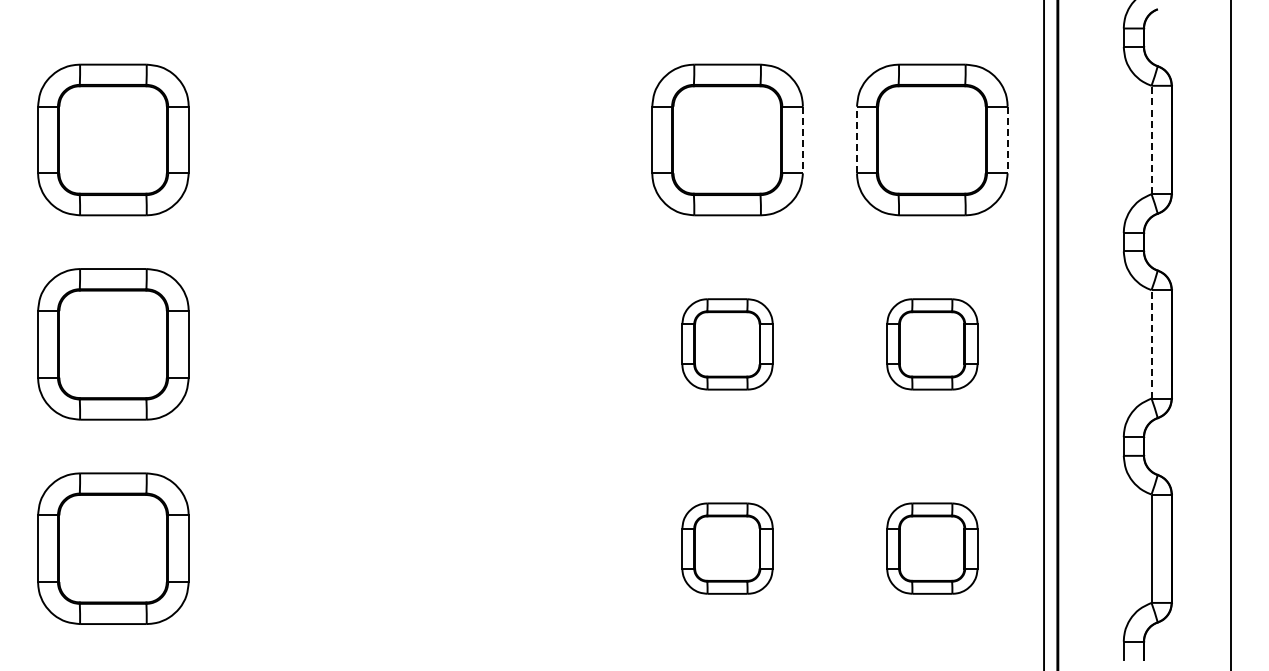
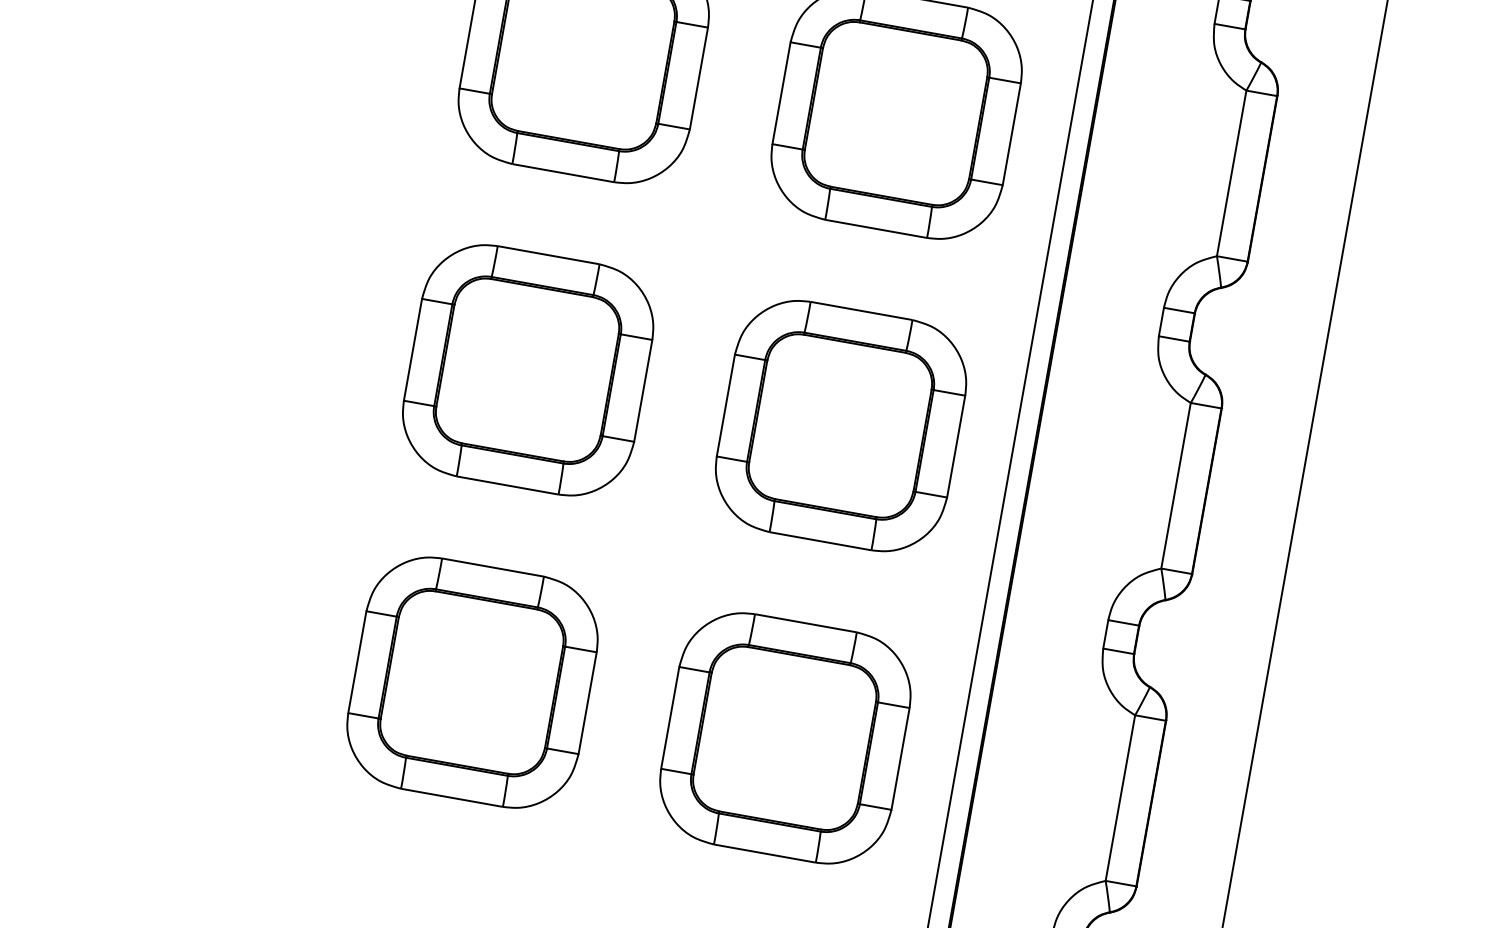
line: (856, 139) -> (780, 92), dashed -> solid
line: (802, 140) -> (698, 79), dashed -> solid
line: (1007, 140) -> (1011, 134), dashed -> solid
line: (1151, 140) -> (1231, 174), dashed -> solid
part: (727, 344) -> (527, 370), size x1.67
part: (932, 344) -> (841, 426), size x1.67
line: (1151, 344) -> (1175, 485), dashed -> solid
part: (727, 548) -> (472, 682), size x1.67
part: (932, 548) -> (785, 738), size x1.67

